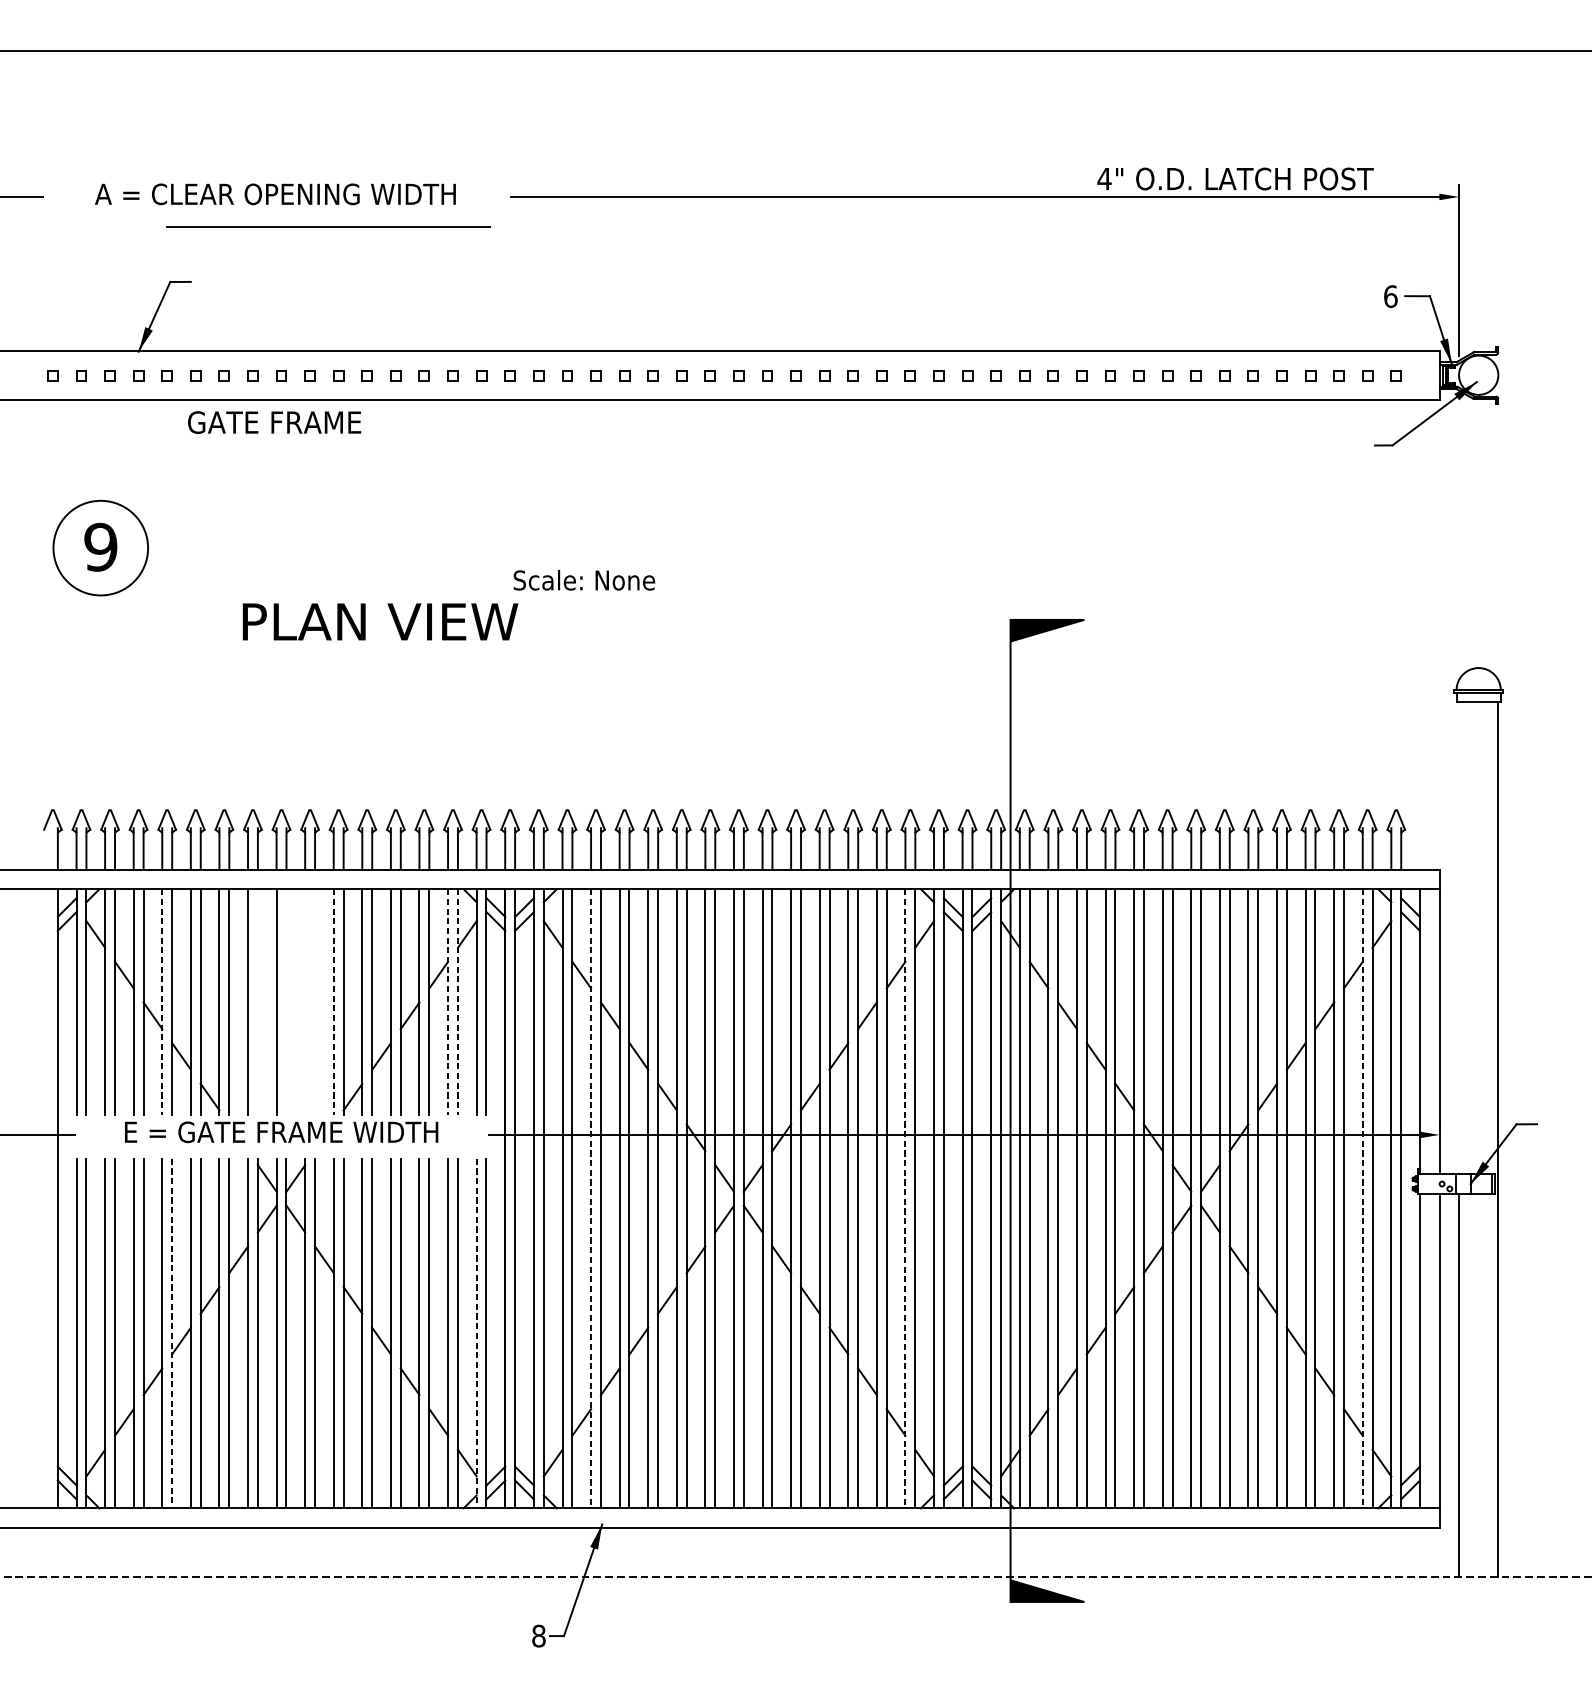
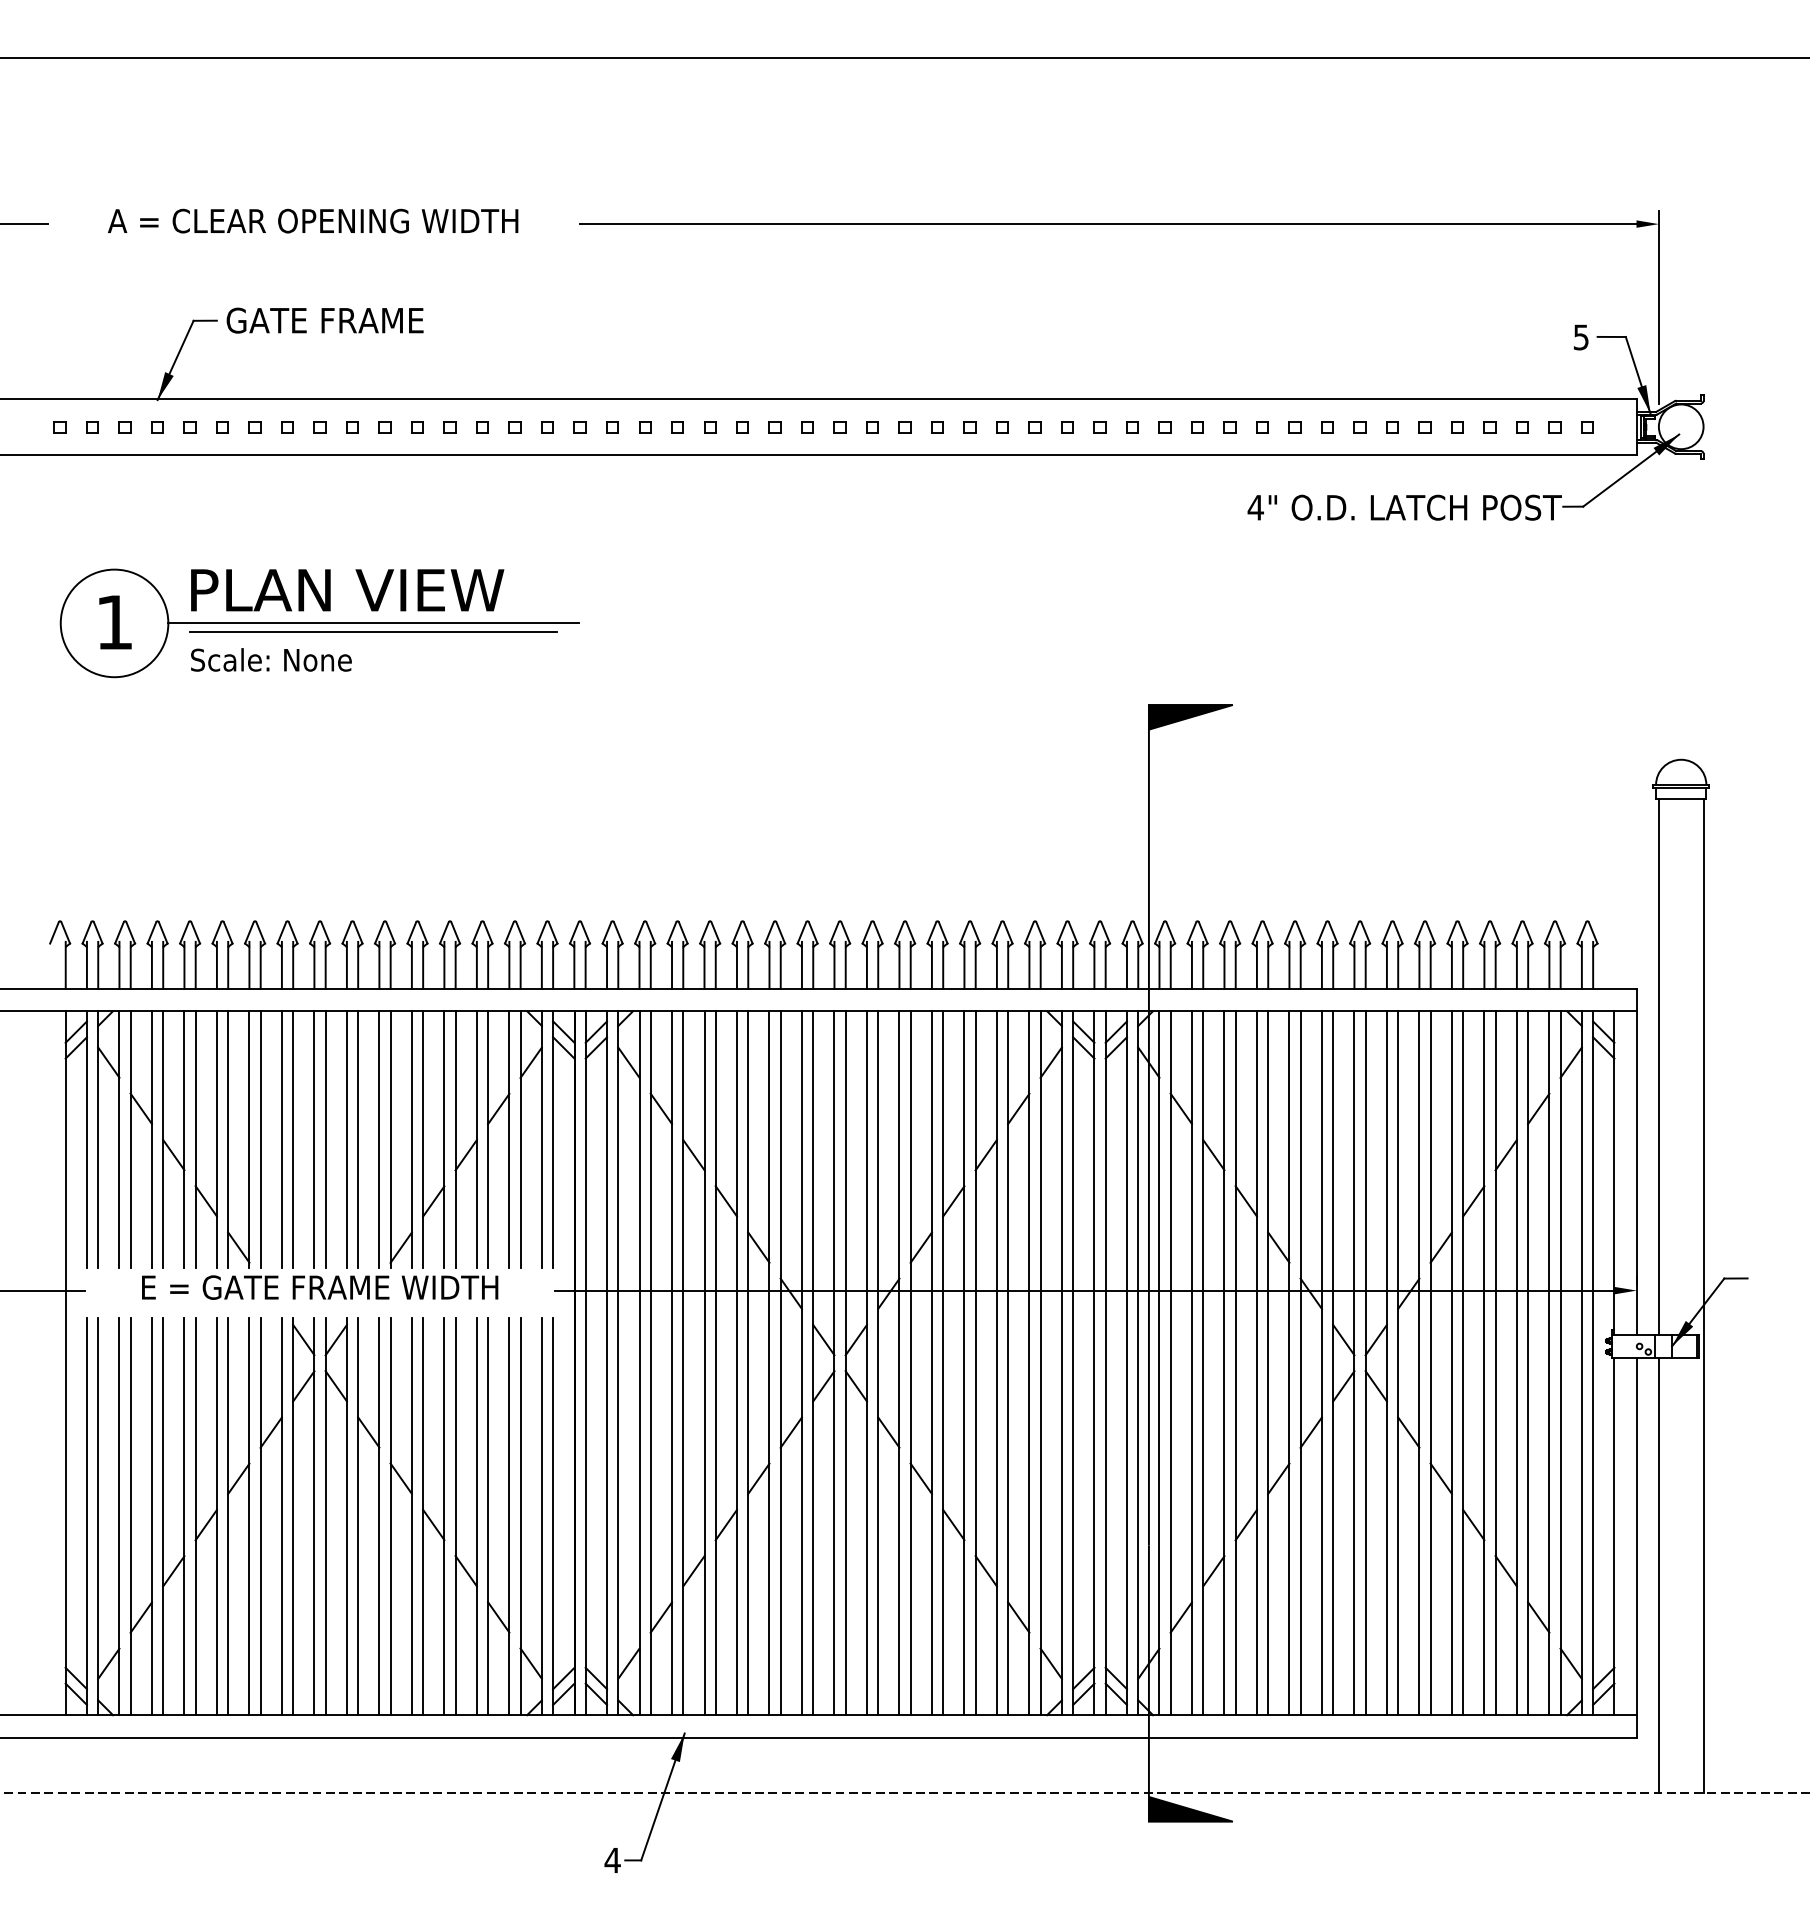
text: (1235, 178) -> (1404, 507), moved
line: (328, 226) -> (373, 631), moved
text: (1390, 296) -> (1581, 337), 6 -> 5
text: (274, 422) -> (324, 320), moved
text: (100, 547) -> (114, 622), 9 -> 1
line: (328, 548) -> (373, 623), added
text: (584, 579) -> (271, 659), moved
text: (380, 622) -> (347, 590), moved
line: (1458, 937) -> (1658, 1066), added
line: (162, 1002) -> (184, 1140), dashed -> solid
line: (258, 1002) -> (293, 1139), added
line: (286, 1002) -> (325, 1139), added
line: (304, 1002) -> (346, 1139), added
line: (315, 1002) -> (358, 1139), added
line: (333, 1002) -> (379, 1140), dashed -> solid
line: (448, 1002) -> (509, 1140), dashed -> solid
line: (457, 1002) -> (520, 1140), dashed -> solid
line: (591, 1199) -> (672, 1363), dashed -> solid
line: (905, 1199) -> (1029, 1363), dashed -> solid
line: (1362, 1199) -> (1549, 1363), dashed -> solid
line: (171, 1333) -> (195, 1516), dashed -> solid
line: (476, 1333) -> (541, 1516), dashed -> solid
text: (538, 1636) -> (612, 1860), 8 -> 4

